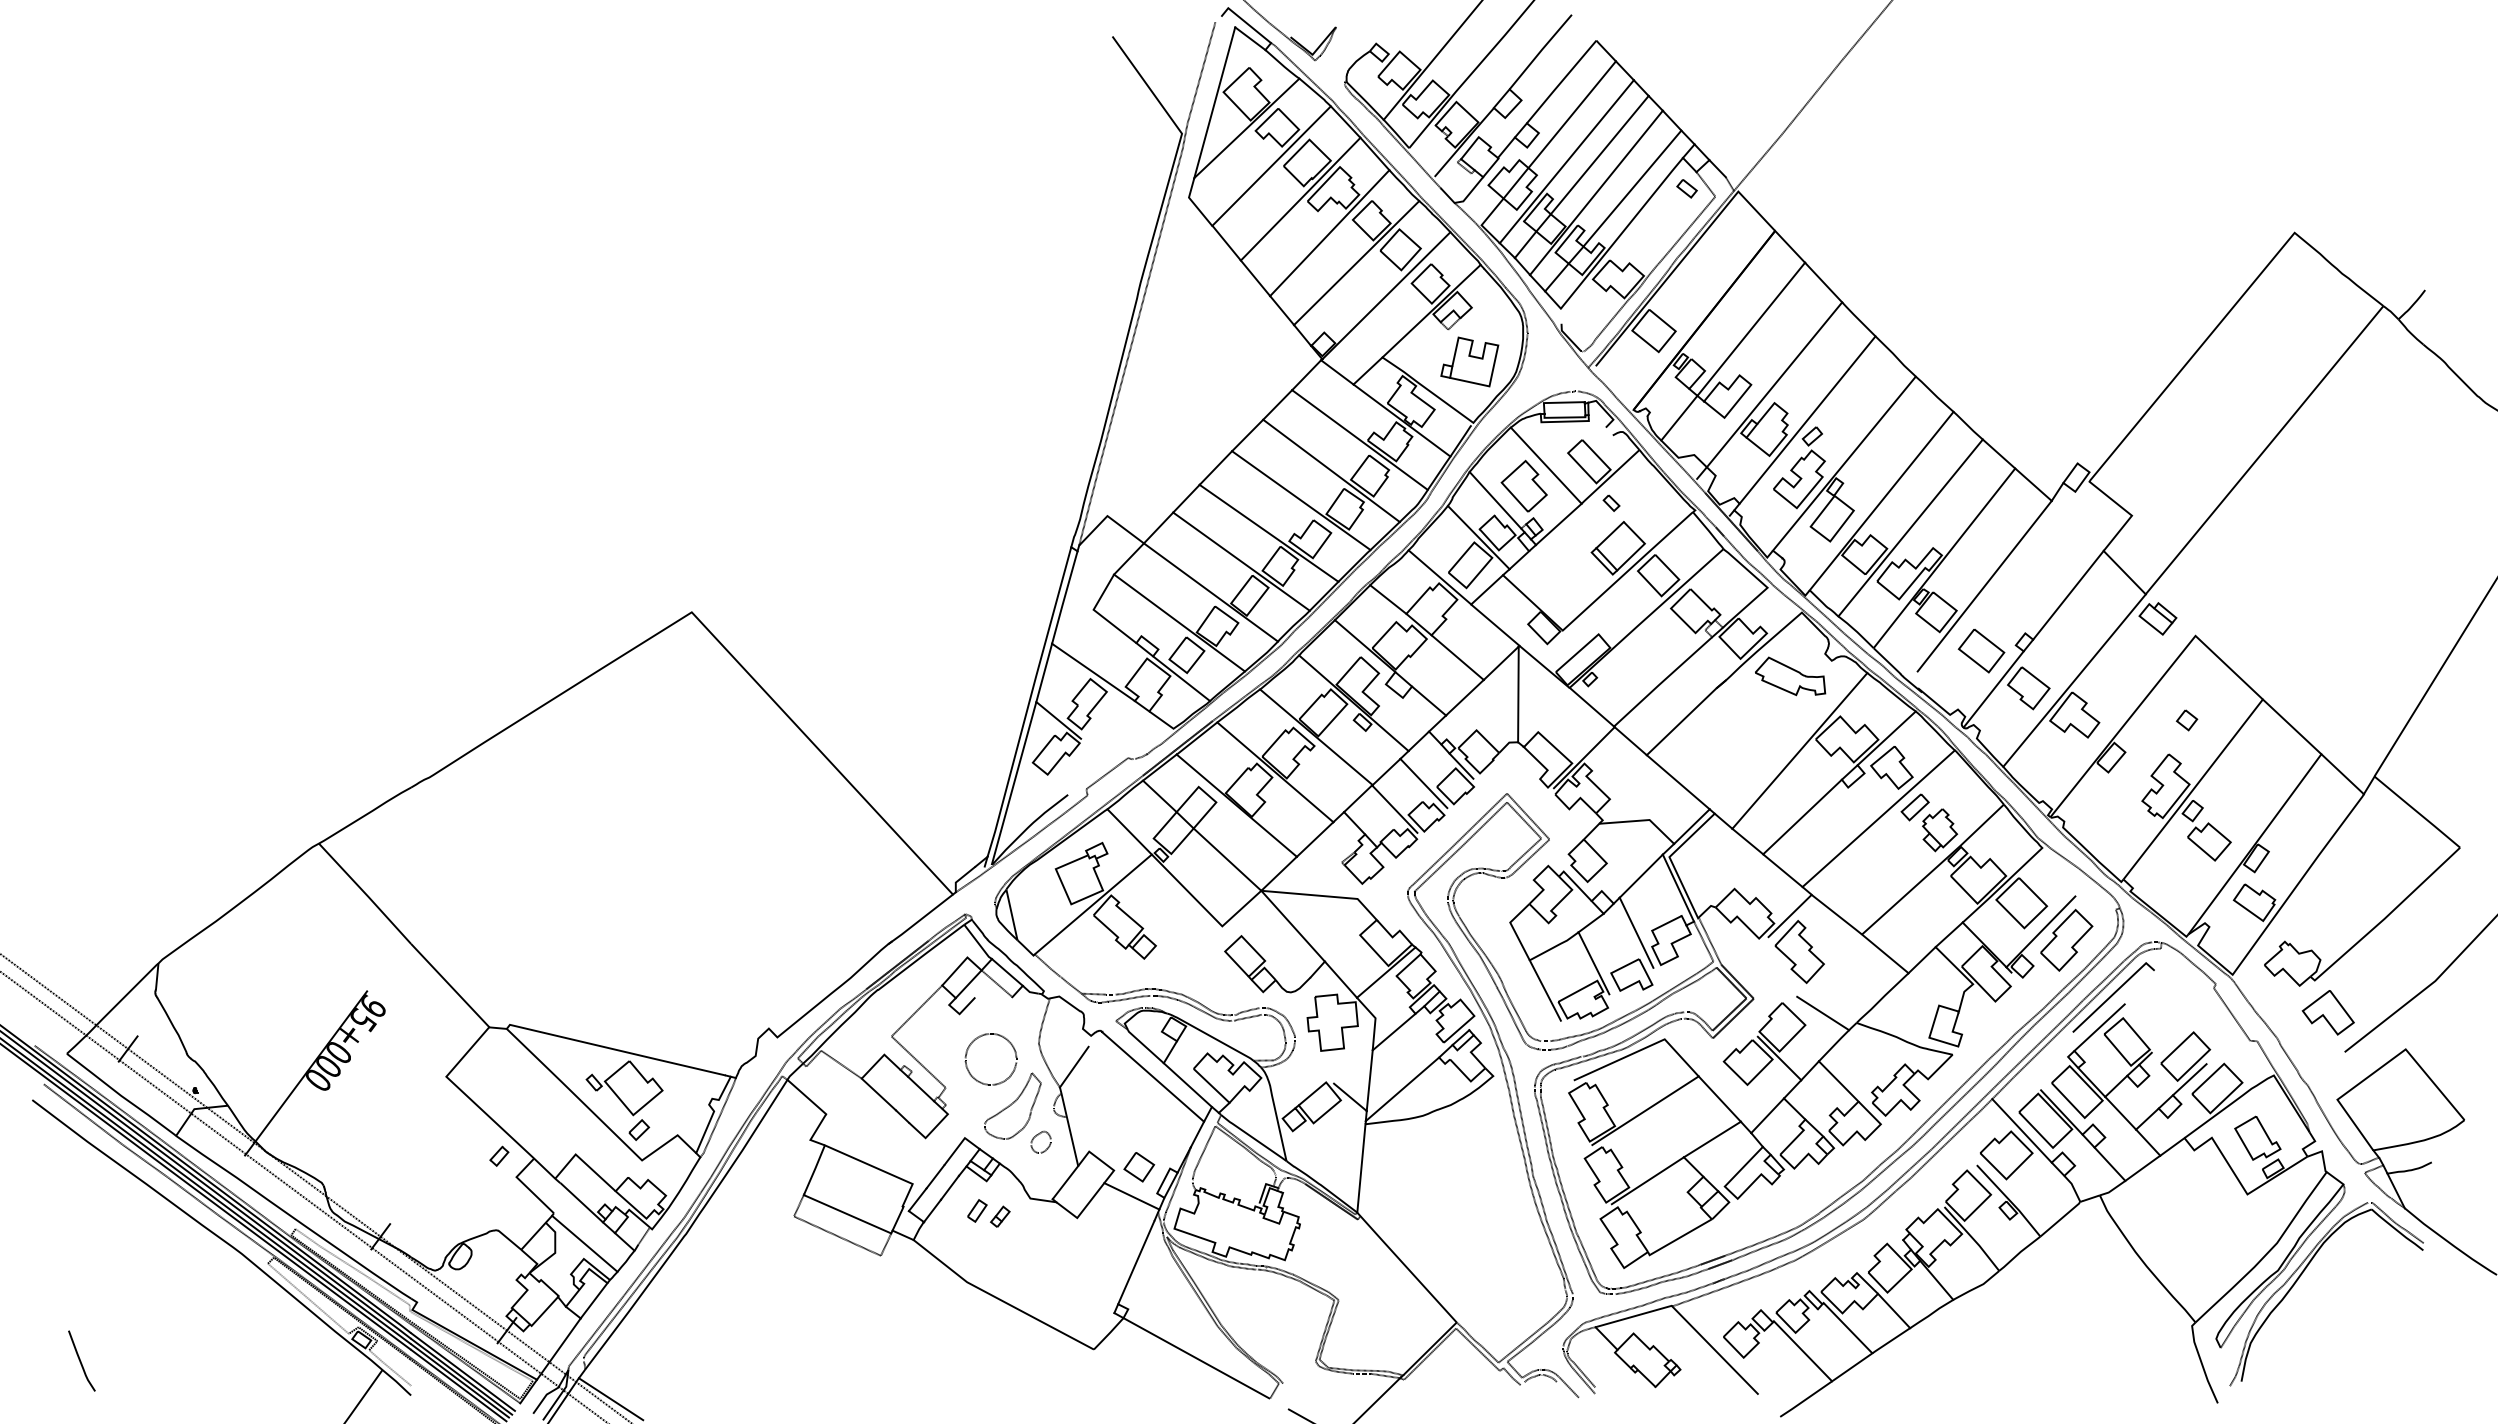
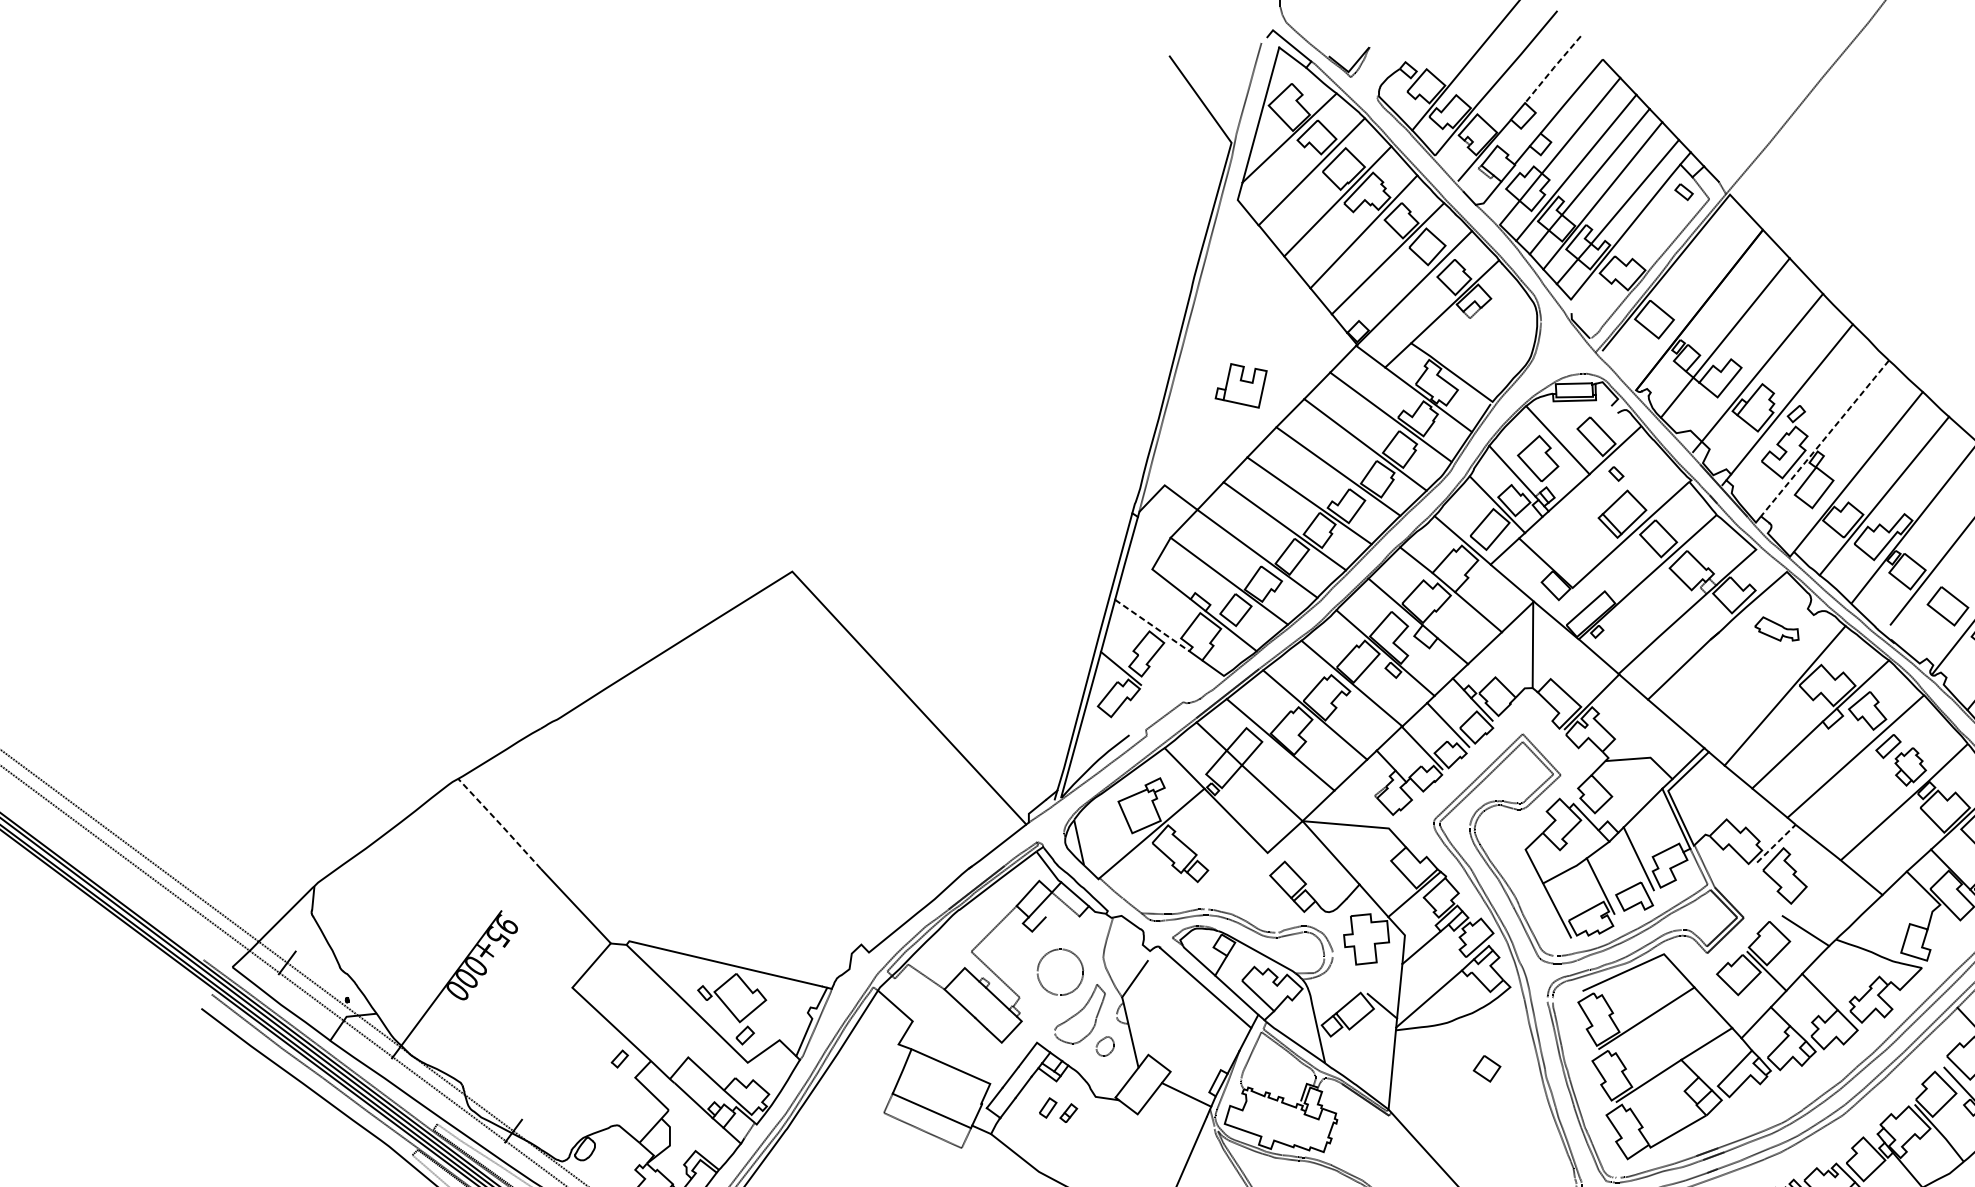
line: (1540, 51) -> (1552, 69), solid -> dashed
part: (1469, 361) -> (1240, 385), moved
line: (1844, 463) -> (1825, 438), solid -> dashed
line: (1093, 672) -> (1152, 625), solid -> dashed
part: (1790, 676) -> (1776, 629), size x0.7
line: (365, 893) -> (499, 823), solid -> dashed
line: (1790, 915) -> (1776, 843), solid -> dashed
part: (1139, 1167) -> (1487, 1069), moved
line: (584, 1243) -> (696, 1137), removed

